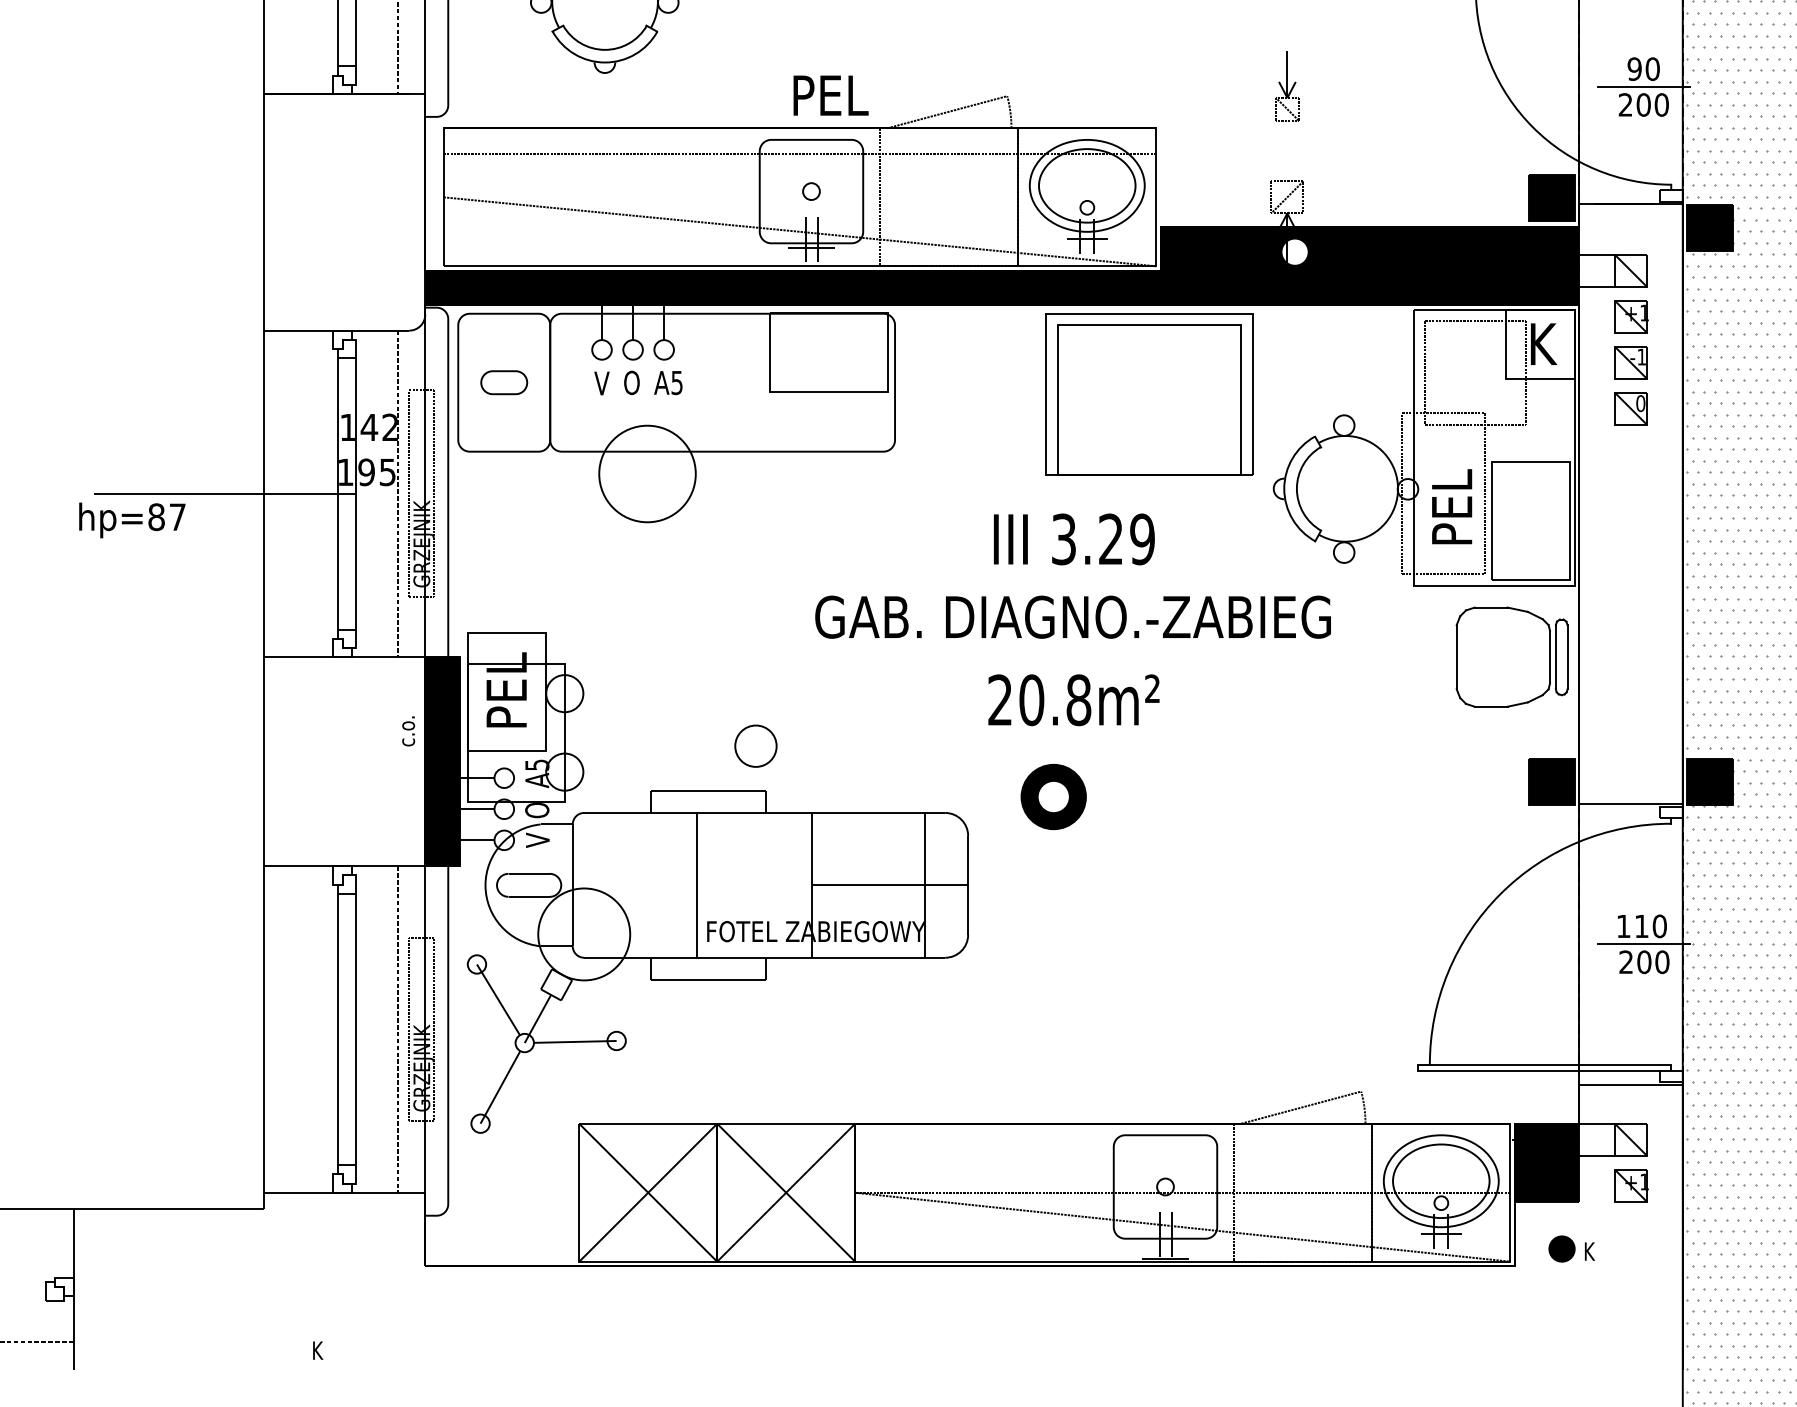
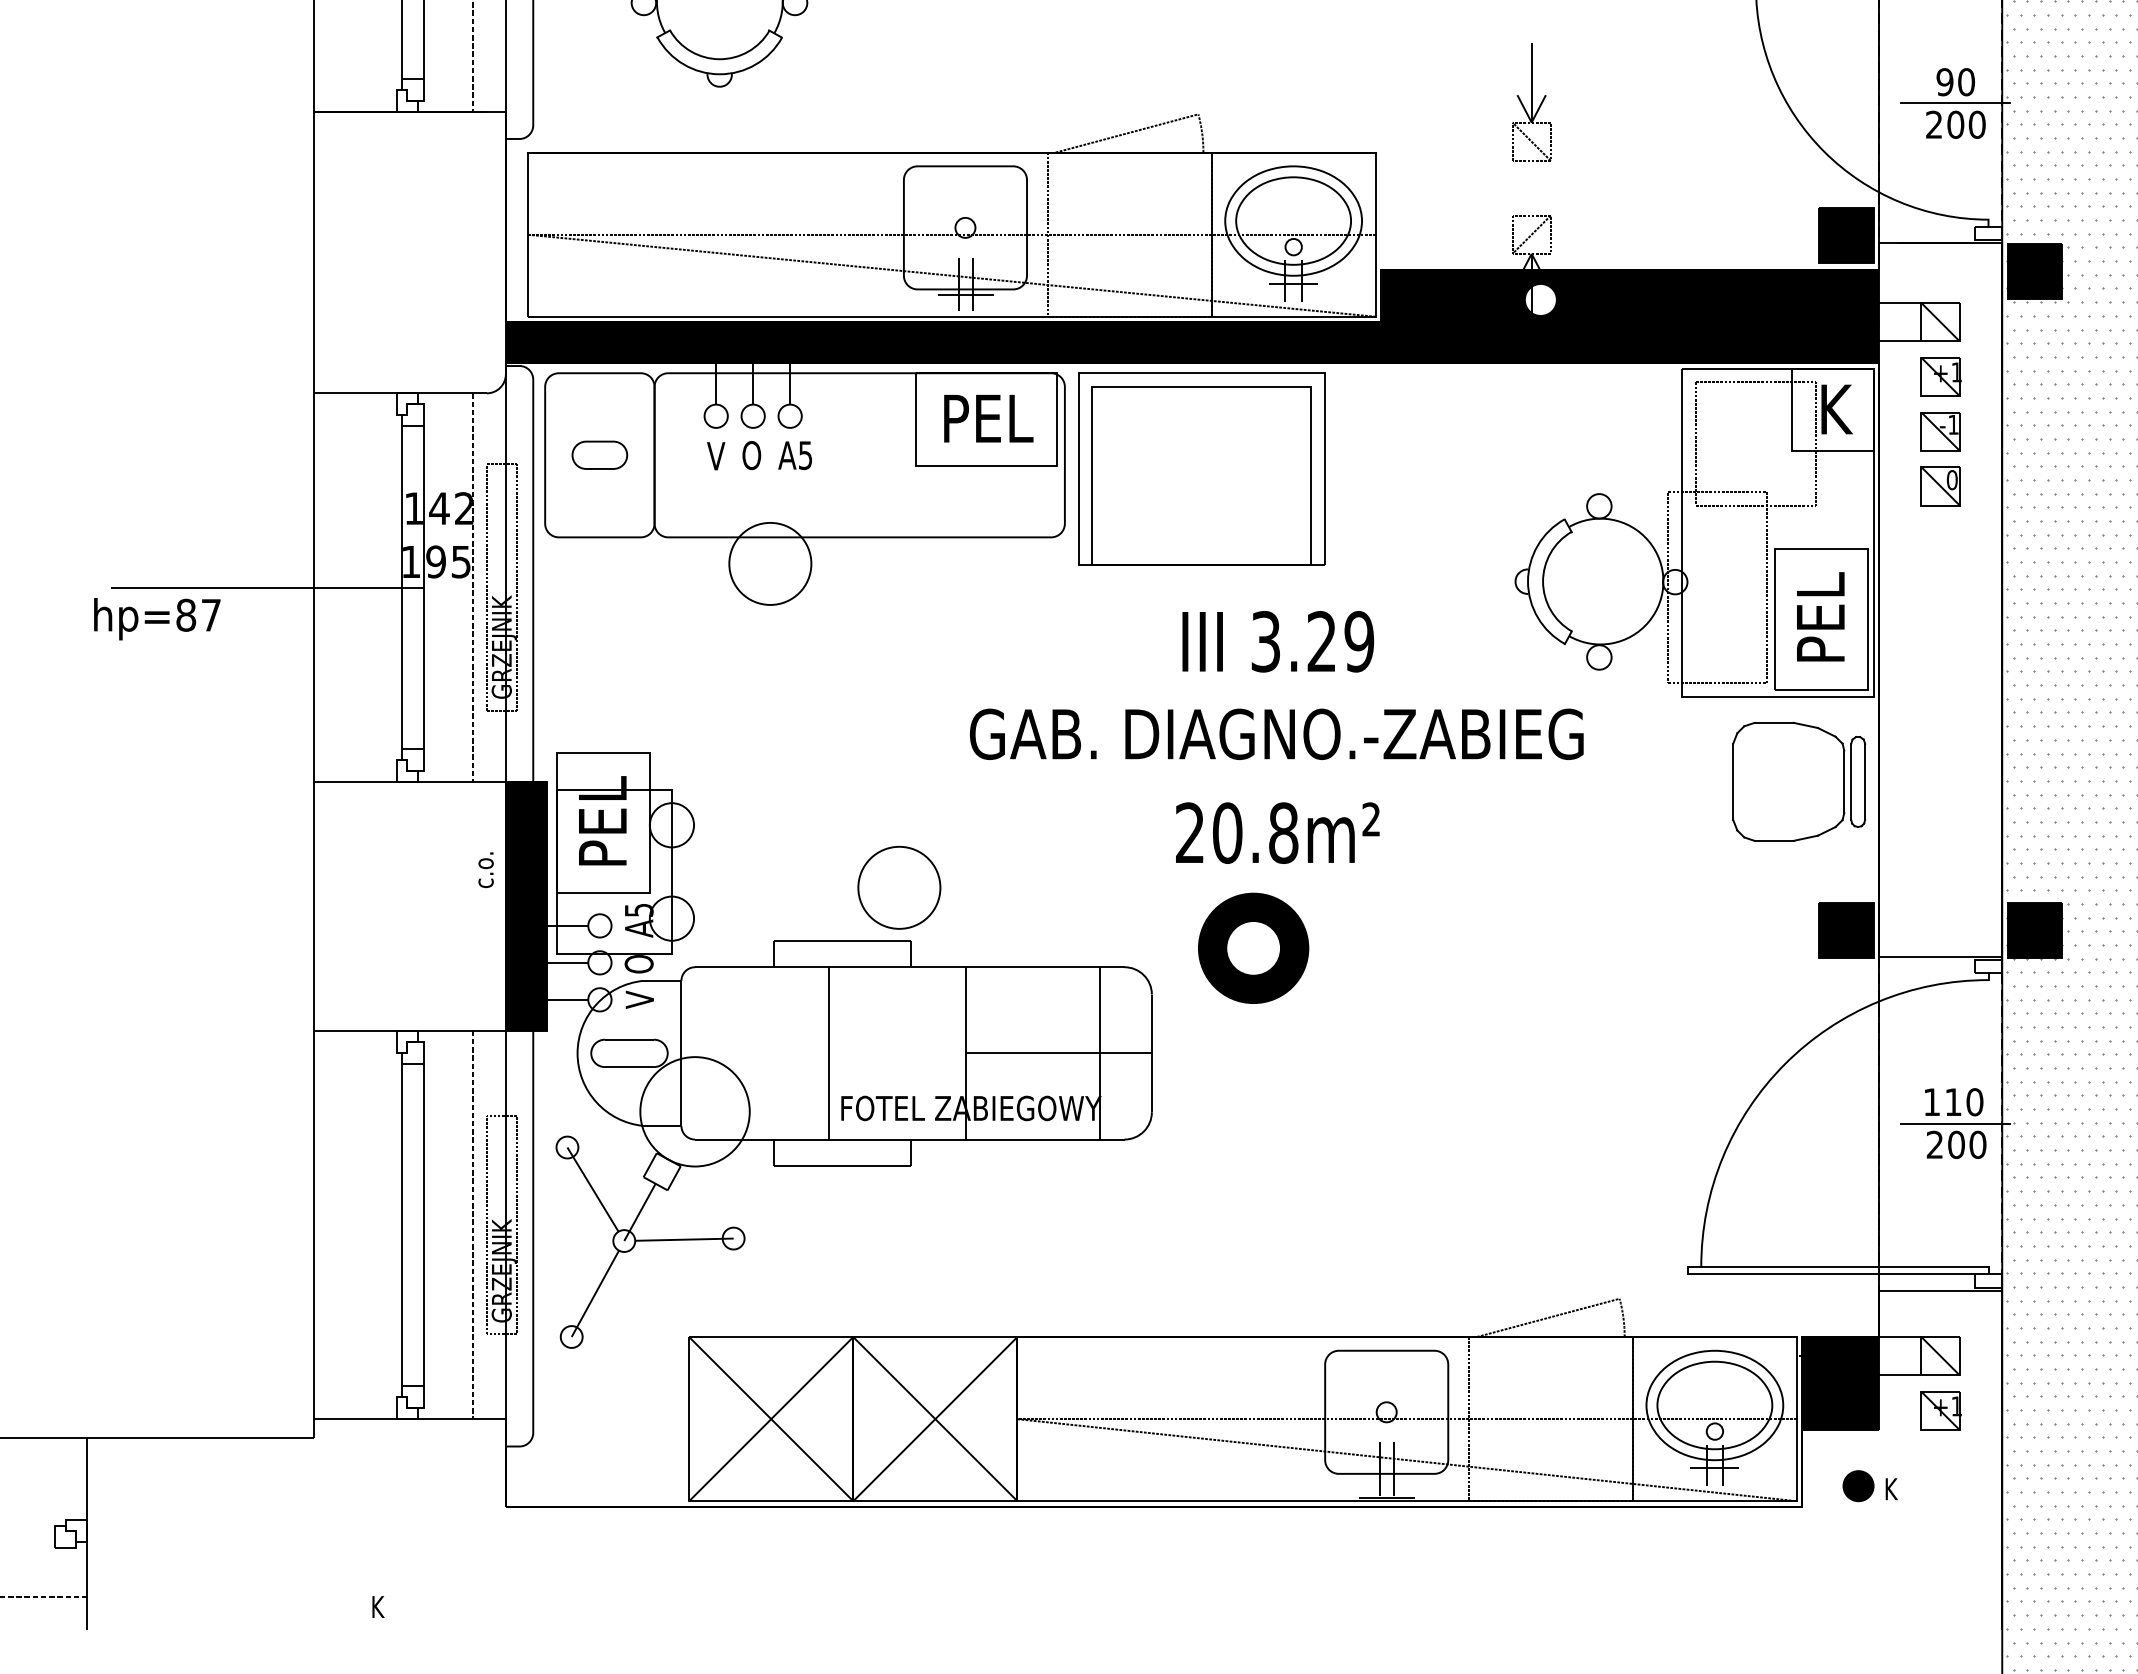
part: (1287, 86) -> (1531, 102), size x1.43
text: (830, 95) -> (988, 418), moved
line: (799, 153) -> (951, 234), moved
part: (1149, 393) -> (1201, 468), moved
circle: (647, 473) -> (770, 563), size x0.71
text: (1451, 506) -> (1820, 616), moved
circle: (756, 745) -> (899, 887), size x1.67
part: (1053, 796) -> (1253, 947), size x1.43

